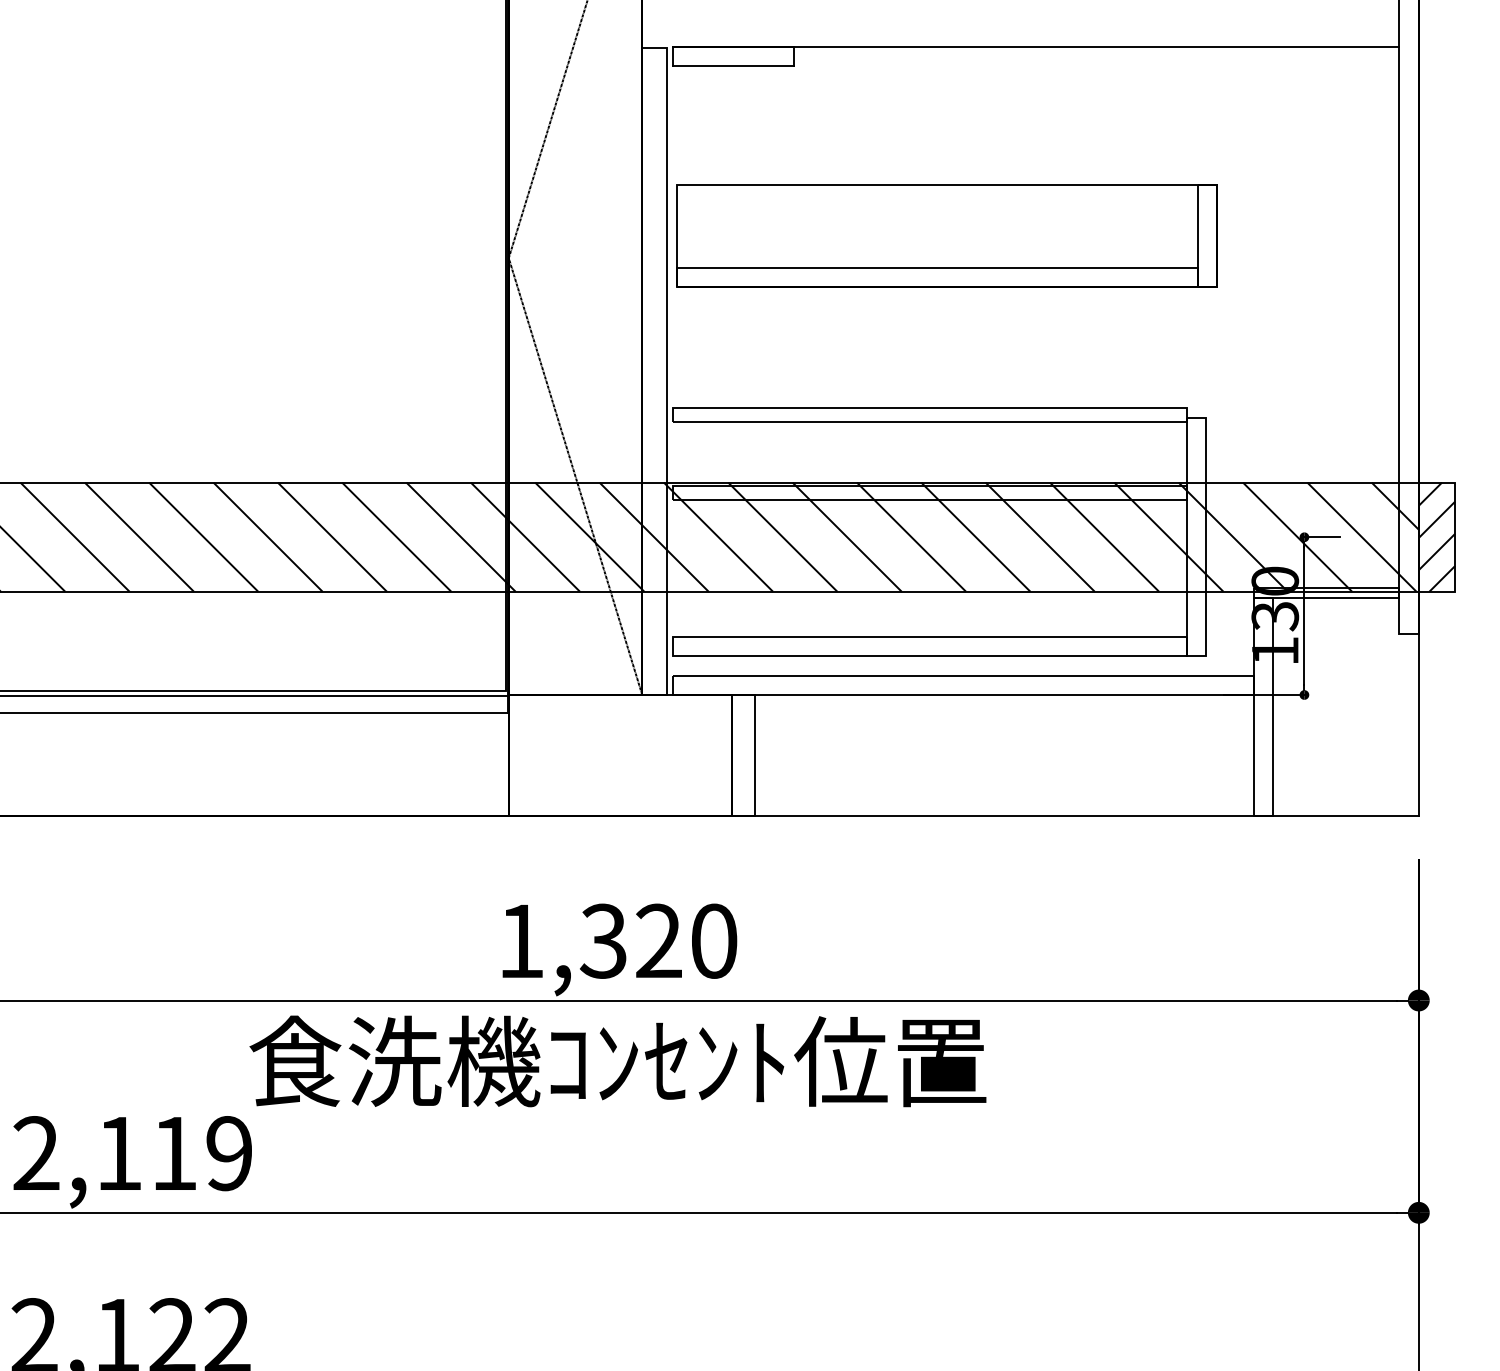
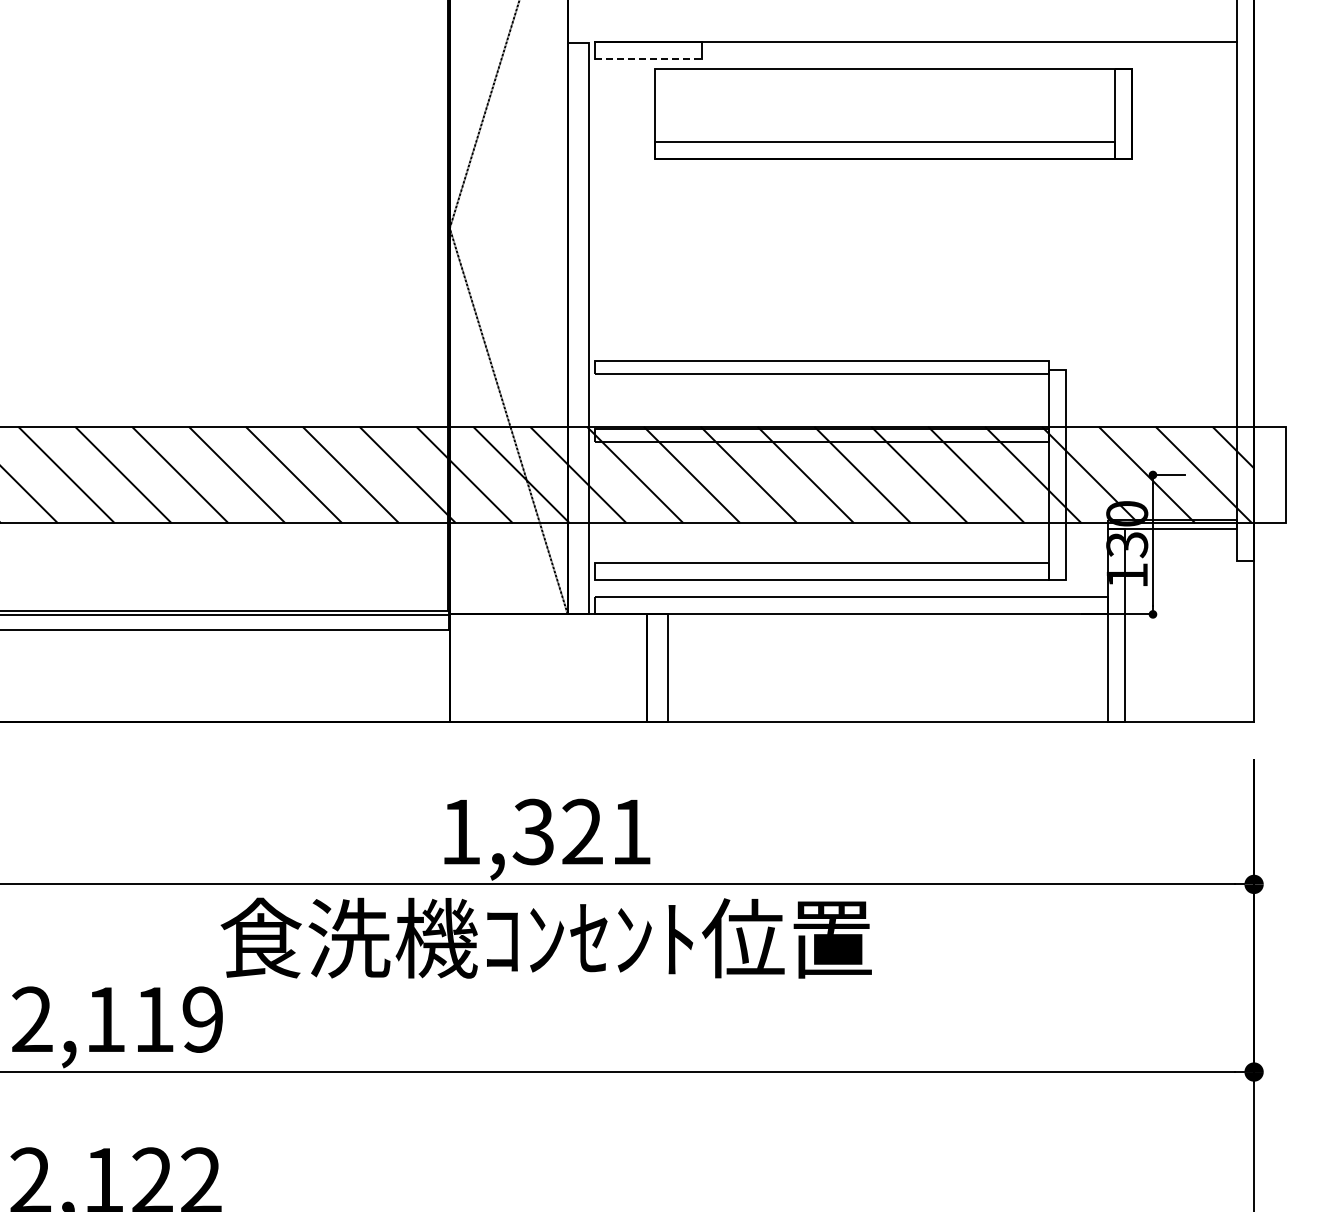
line: (733, 66) -> (648, 58), solid -> dashed
part: (947, 235) -> (893, 113), moved
hatch: (1437, 536) -> (1270, 474), removed
text: (714, 940) -> (631, 831), 1,320 -> 1,321

